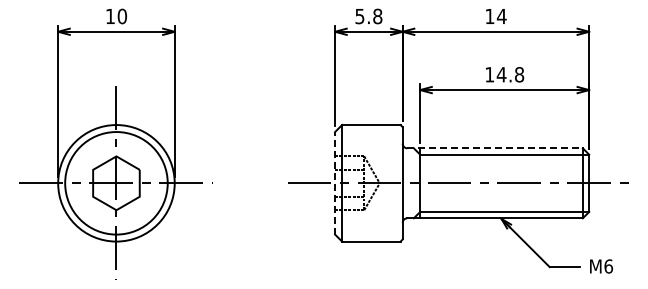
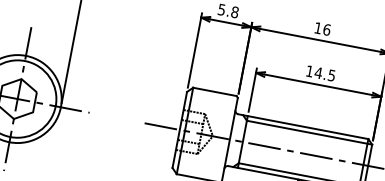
text: (501, 16) -> (326, 29), 14 -> 16
text: (519, 74) -> (331, 75), 14.8 -> 14.5
line: (495, 148) -> (303, 126), dashed -> solid
line: (335, 182) -> (180, 129), dashed -> solid

